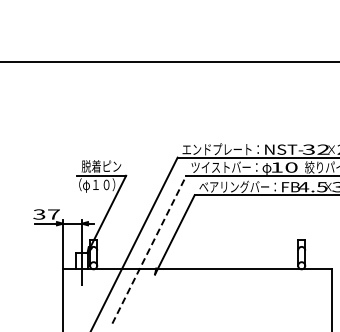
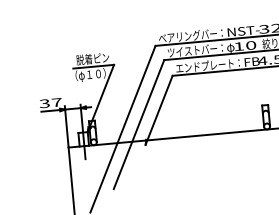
text: (216, 149) -> (187, 36), エンドプレート： -> ベアリングバー：
text: (234, 186) -> (205, 65), ベアリングバー： -> エンドプレート：
line: (149, 249) -> (139, 124), dashed -> solid

